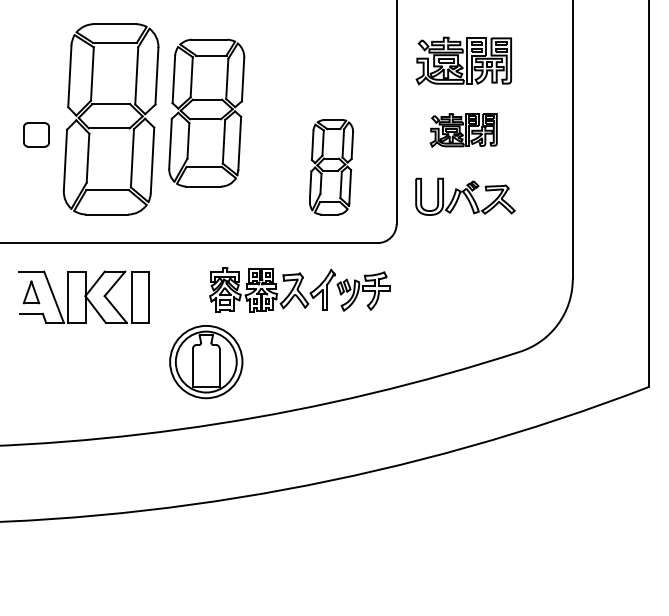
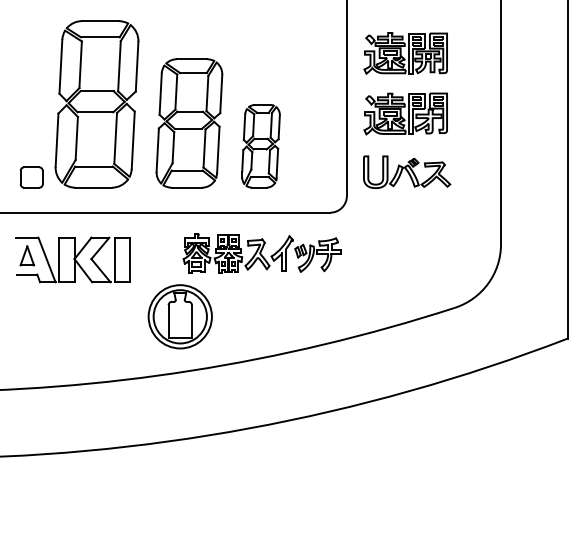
part: (206, 112) -> (189, 122), moved
part: (463, 130) -> (405, 114), size x1.43
part: (36, 134) -> (31, 177), moved
part: (331, 167) -> (260, 146), moved

